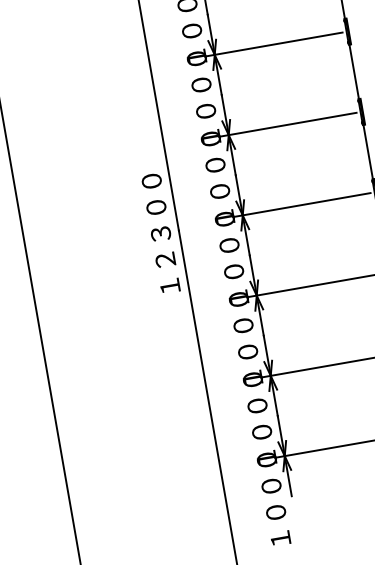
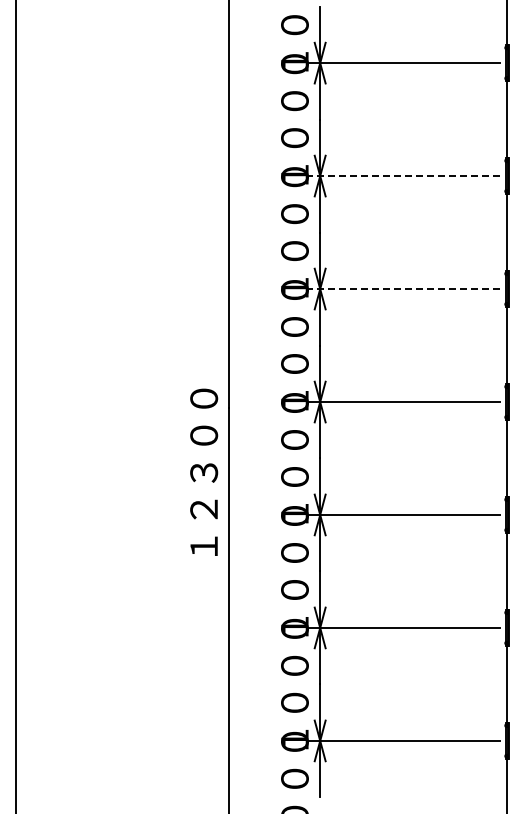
line: (273, 44) -> (403, 176), solid -> dashed
line: (287, 125) -> (403, 289), solid -> dashed
text: (161, 232) -> (204, 471), moved

